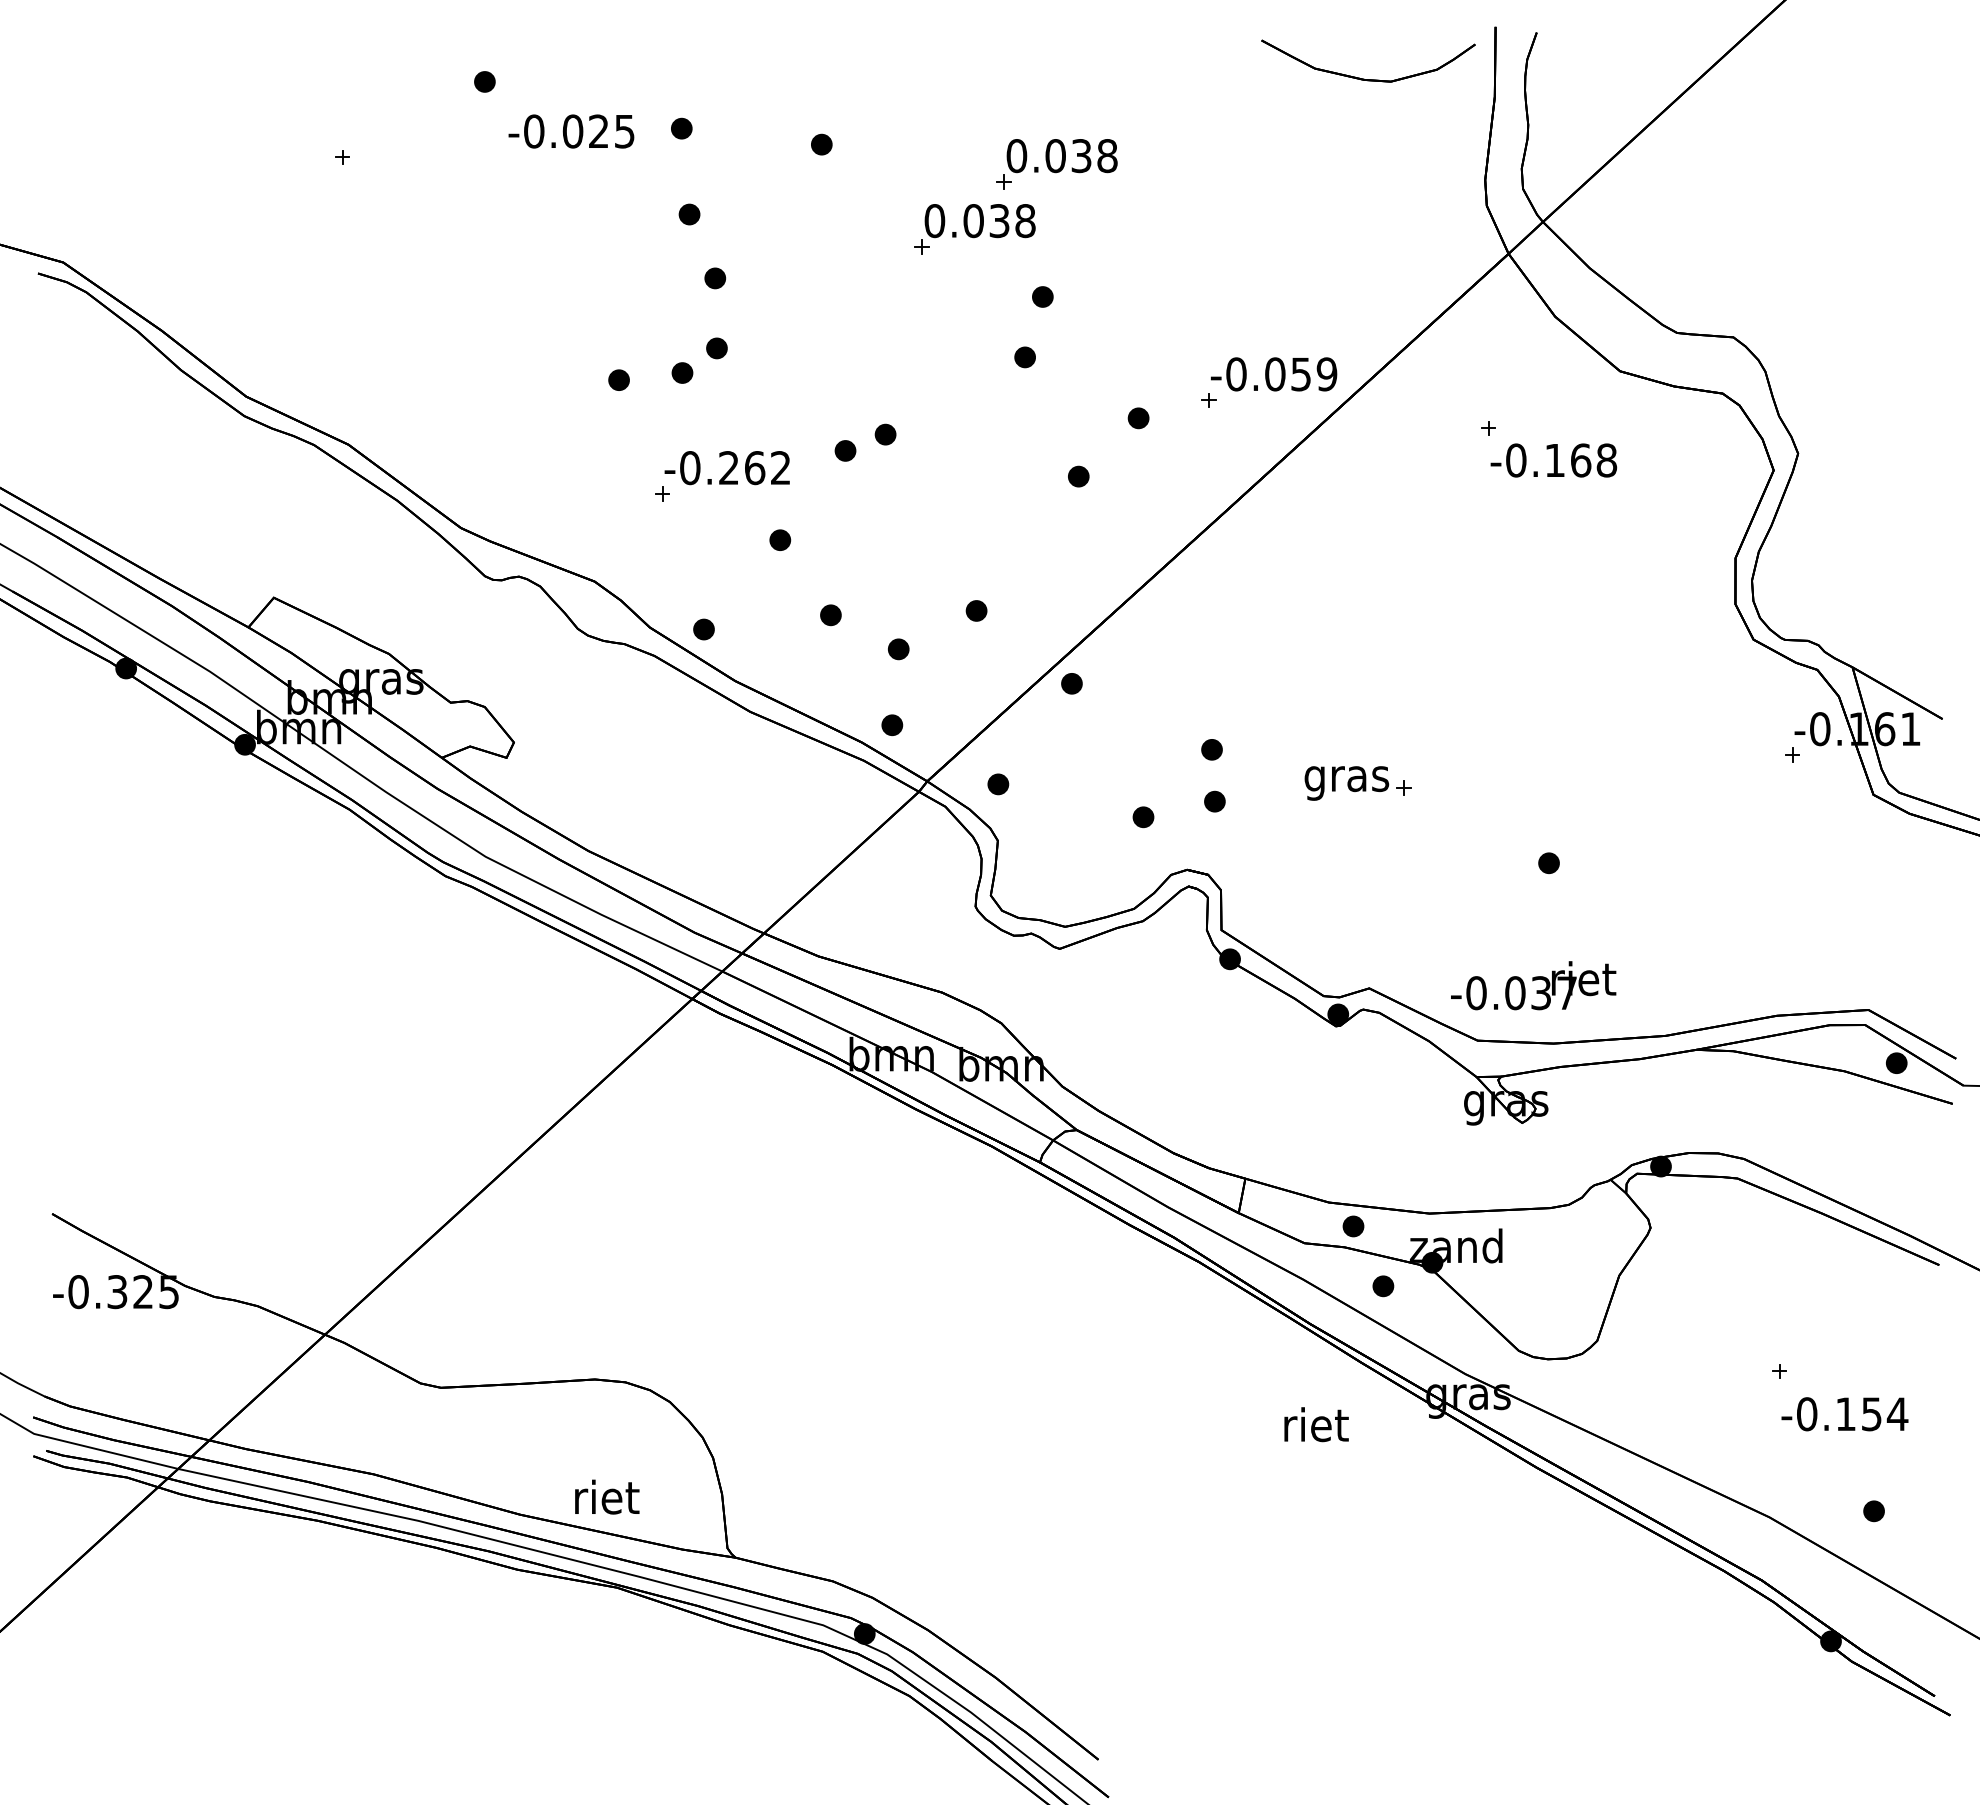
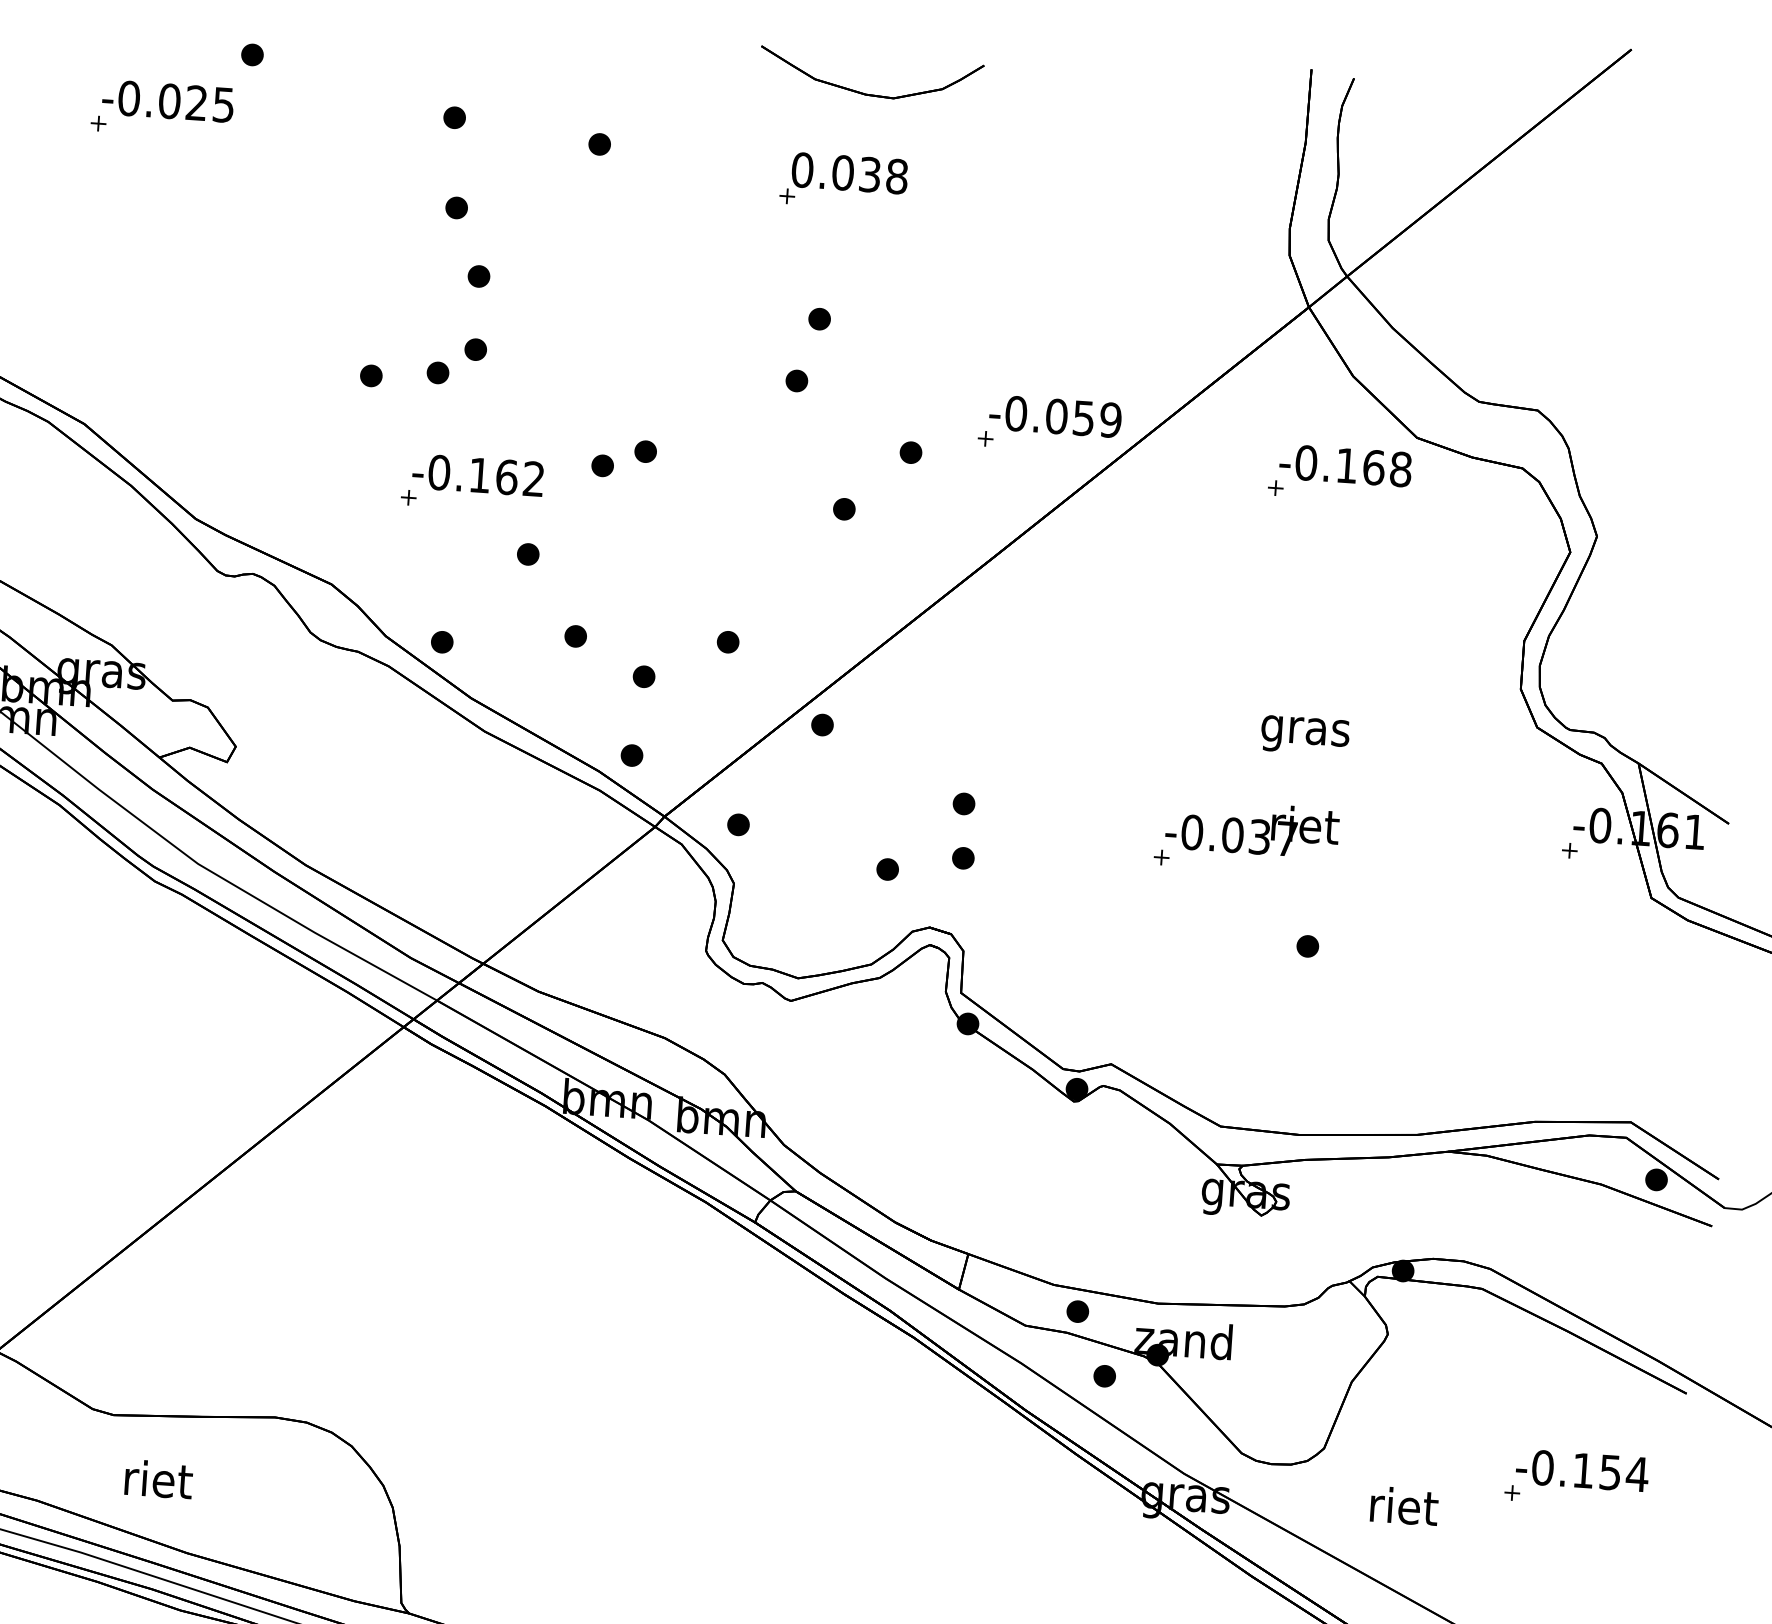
part: (1364, 78) -> (866, 93), moved
text: (571, 131) -> (168, 101), moved
part: (974, 229) -> (753, 243), removed
text: (1553, 460) -> (1345, 465), moved
text: (728, 467) -> (479, 474), -0.262 -> -0.162
text: (1346, 783) -> (1304, 735), moved
text: (1533, 985) -> (1252, 828), moved
text: (1844, 1414) -> (1581, 1470), moved
text: (1316, 1424) -> (1404, 1505), moved
text: (607, 1496) -> (159, 1478), moved

